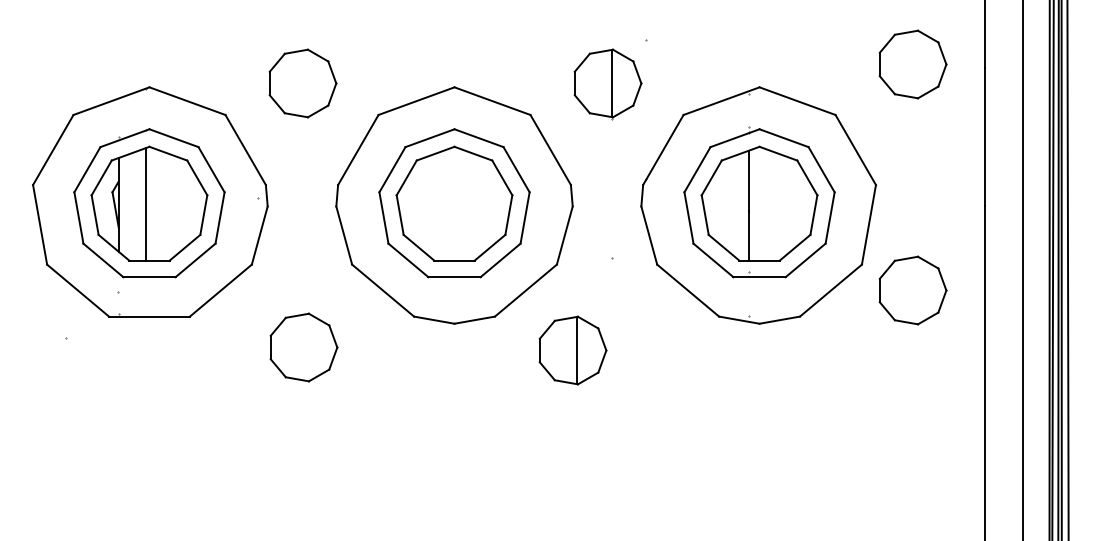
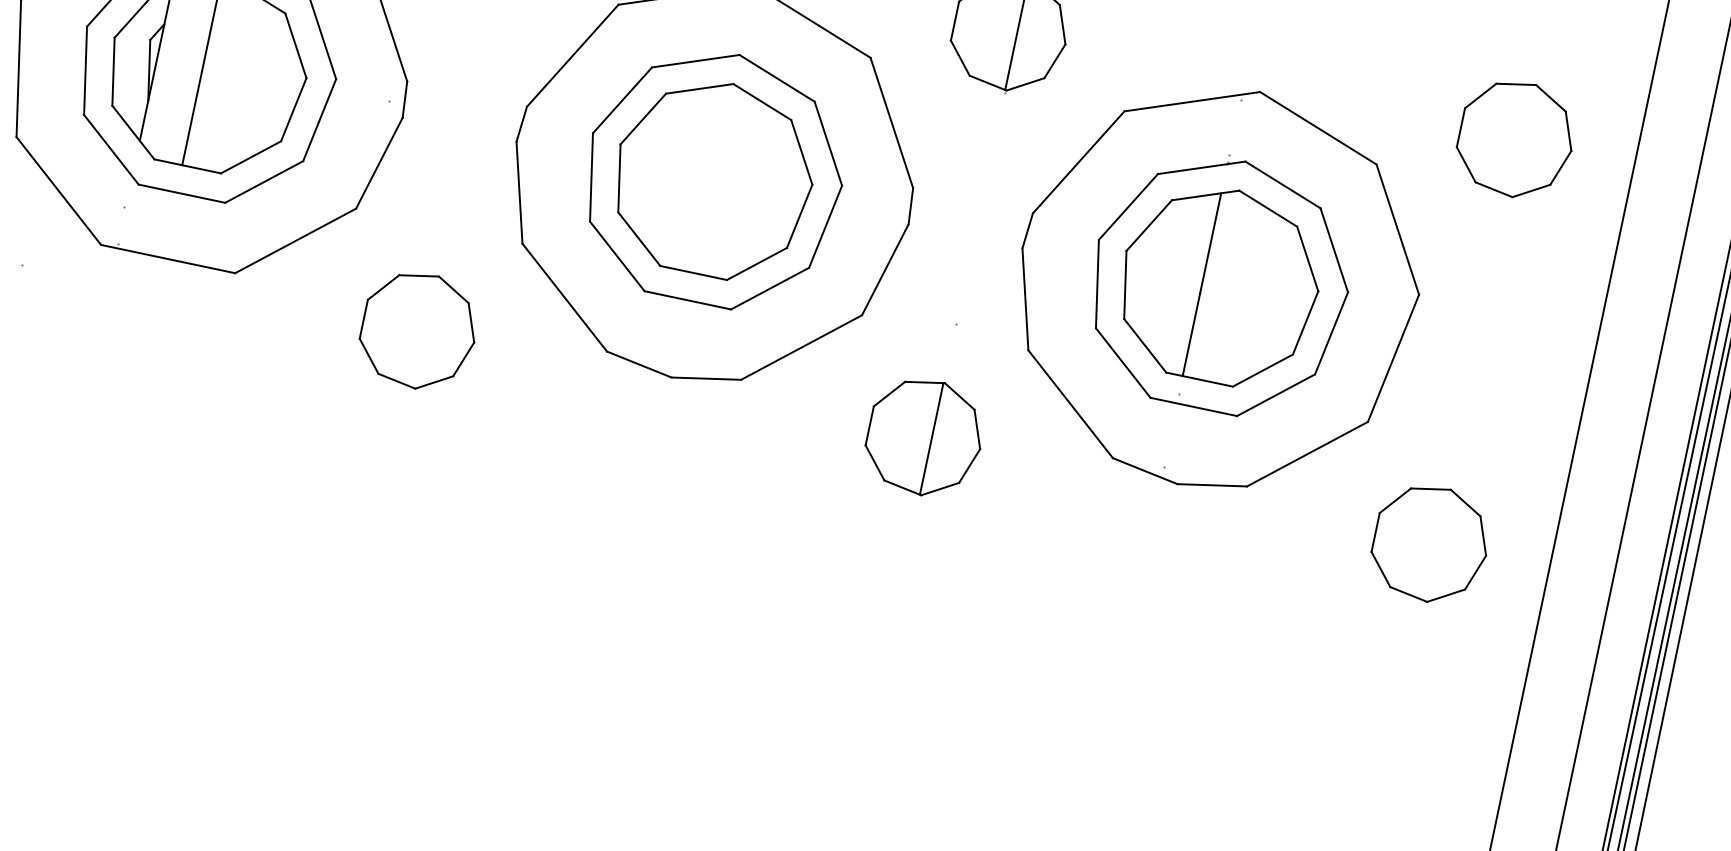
part: (912, 64) -> (1515, 139), moved
part: (912, 290) -> (1429, 543), moved
part: (303, 347) -> (418, 330), moved
part: (572, 350) -> (924, 437), moved

